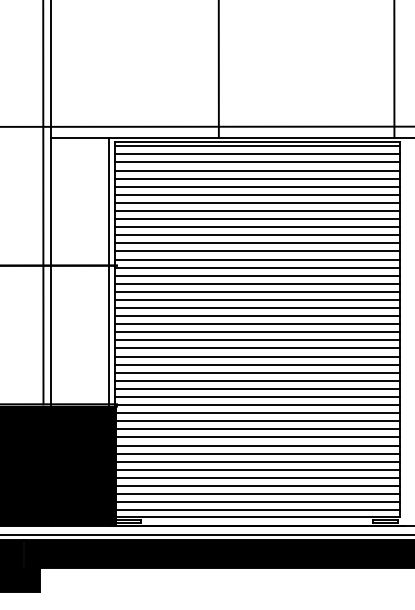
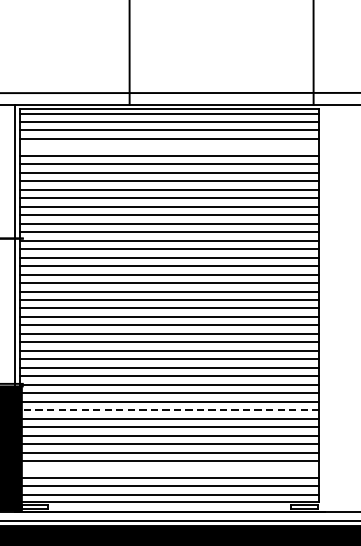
line: (257, 178) -> (170, 147), removed
line: (257, 429) -> (170, 410), solid -> dashed
line: (257, 485) -> (170, 469), removed

